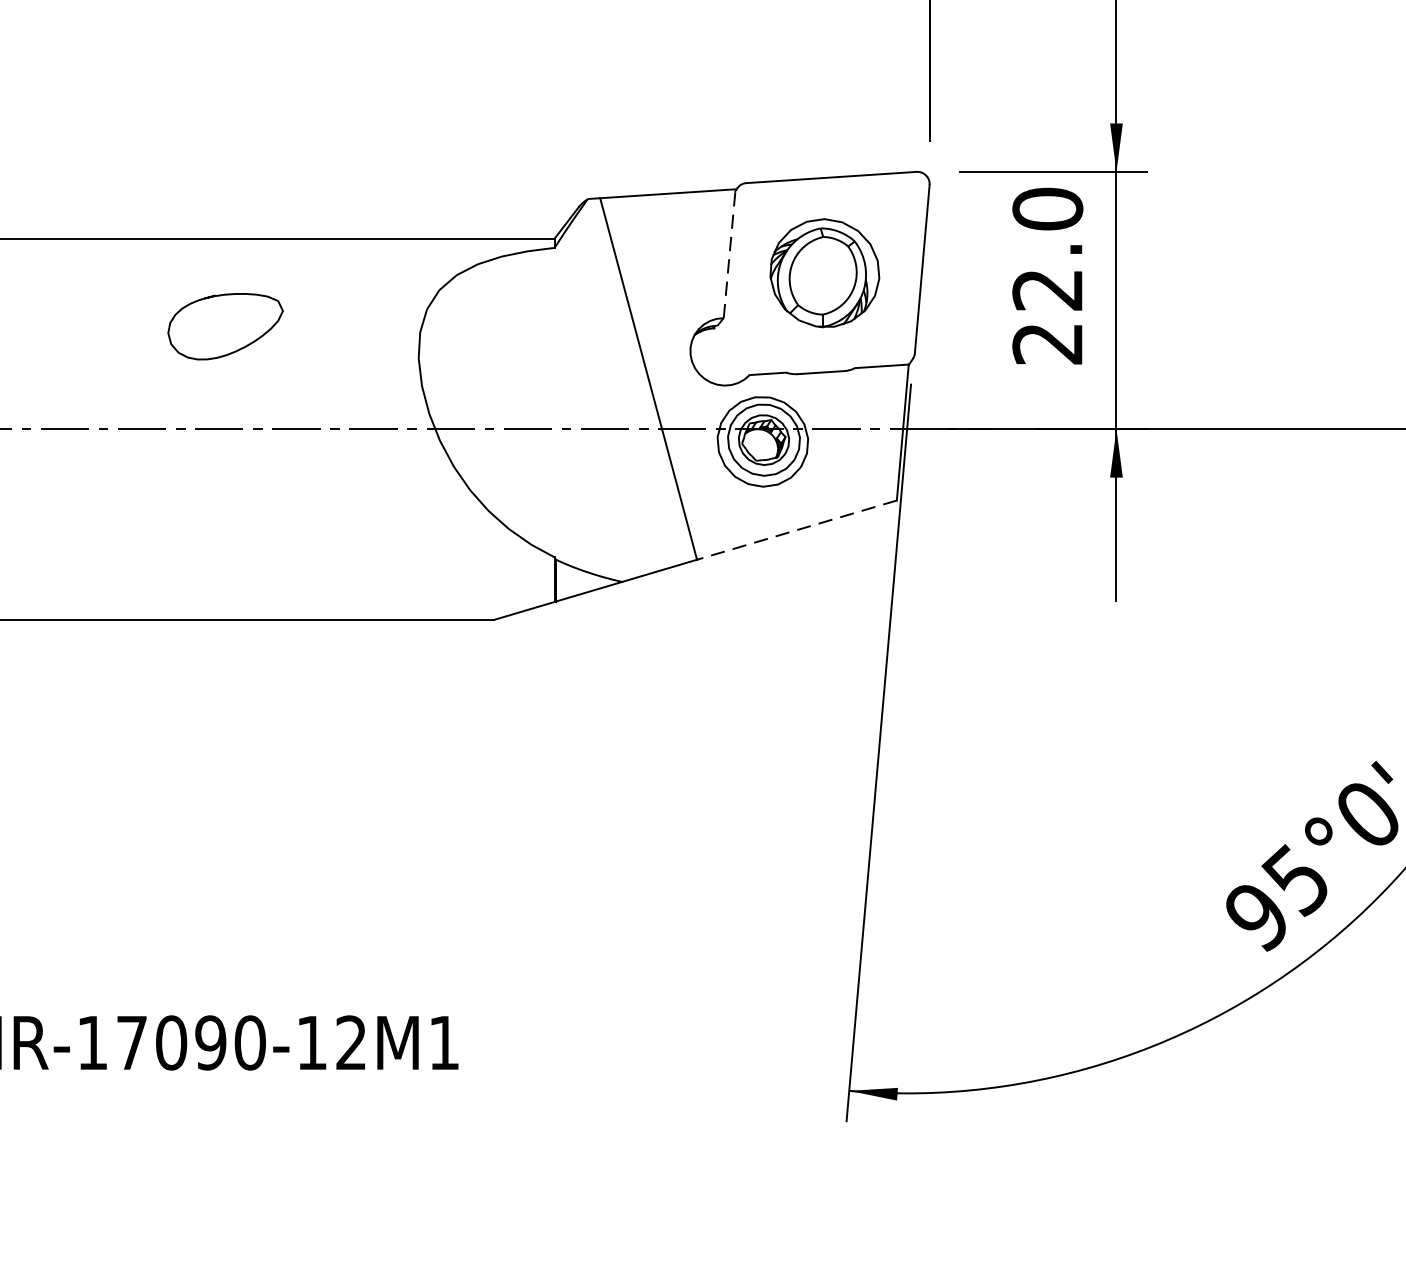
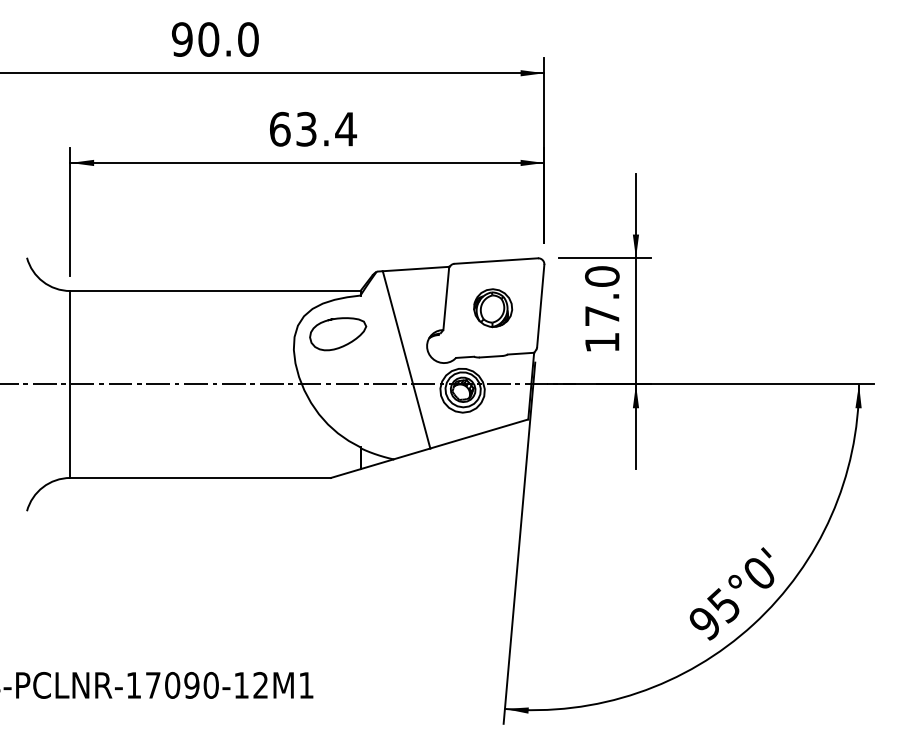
line: (730, 253) -> (446, 298), dashed -> solid
part: (825, 274) -> (493, 308), size x0.71
text: (1048, 317) -> (602, 329), 22.0 -> 17.0
curve: (238, 347) -> (344, 344), moved
line: (795, 531) -> (478, 434), dashed -> solid

